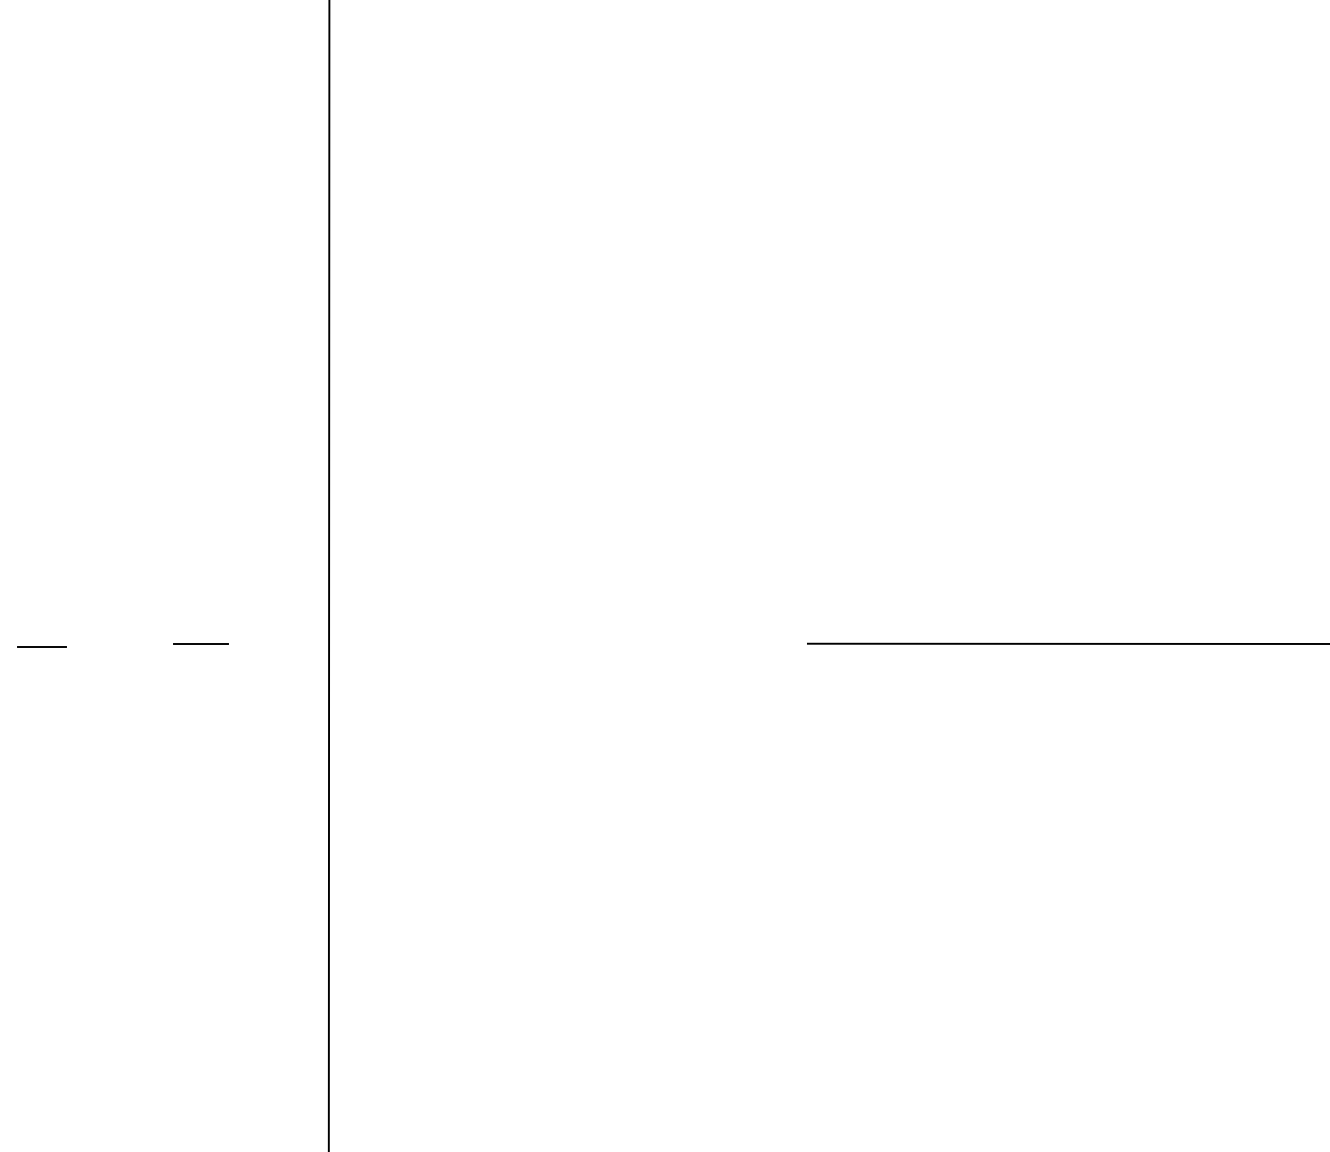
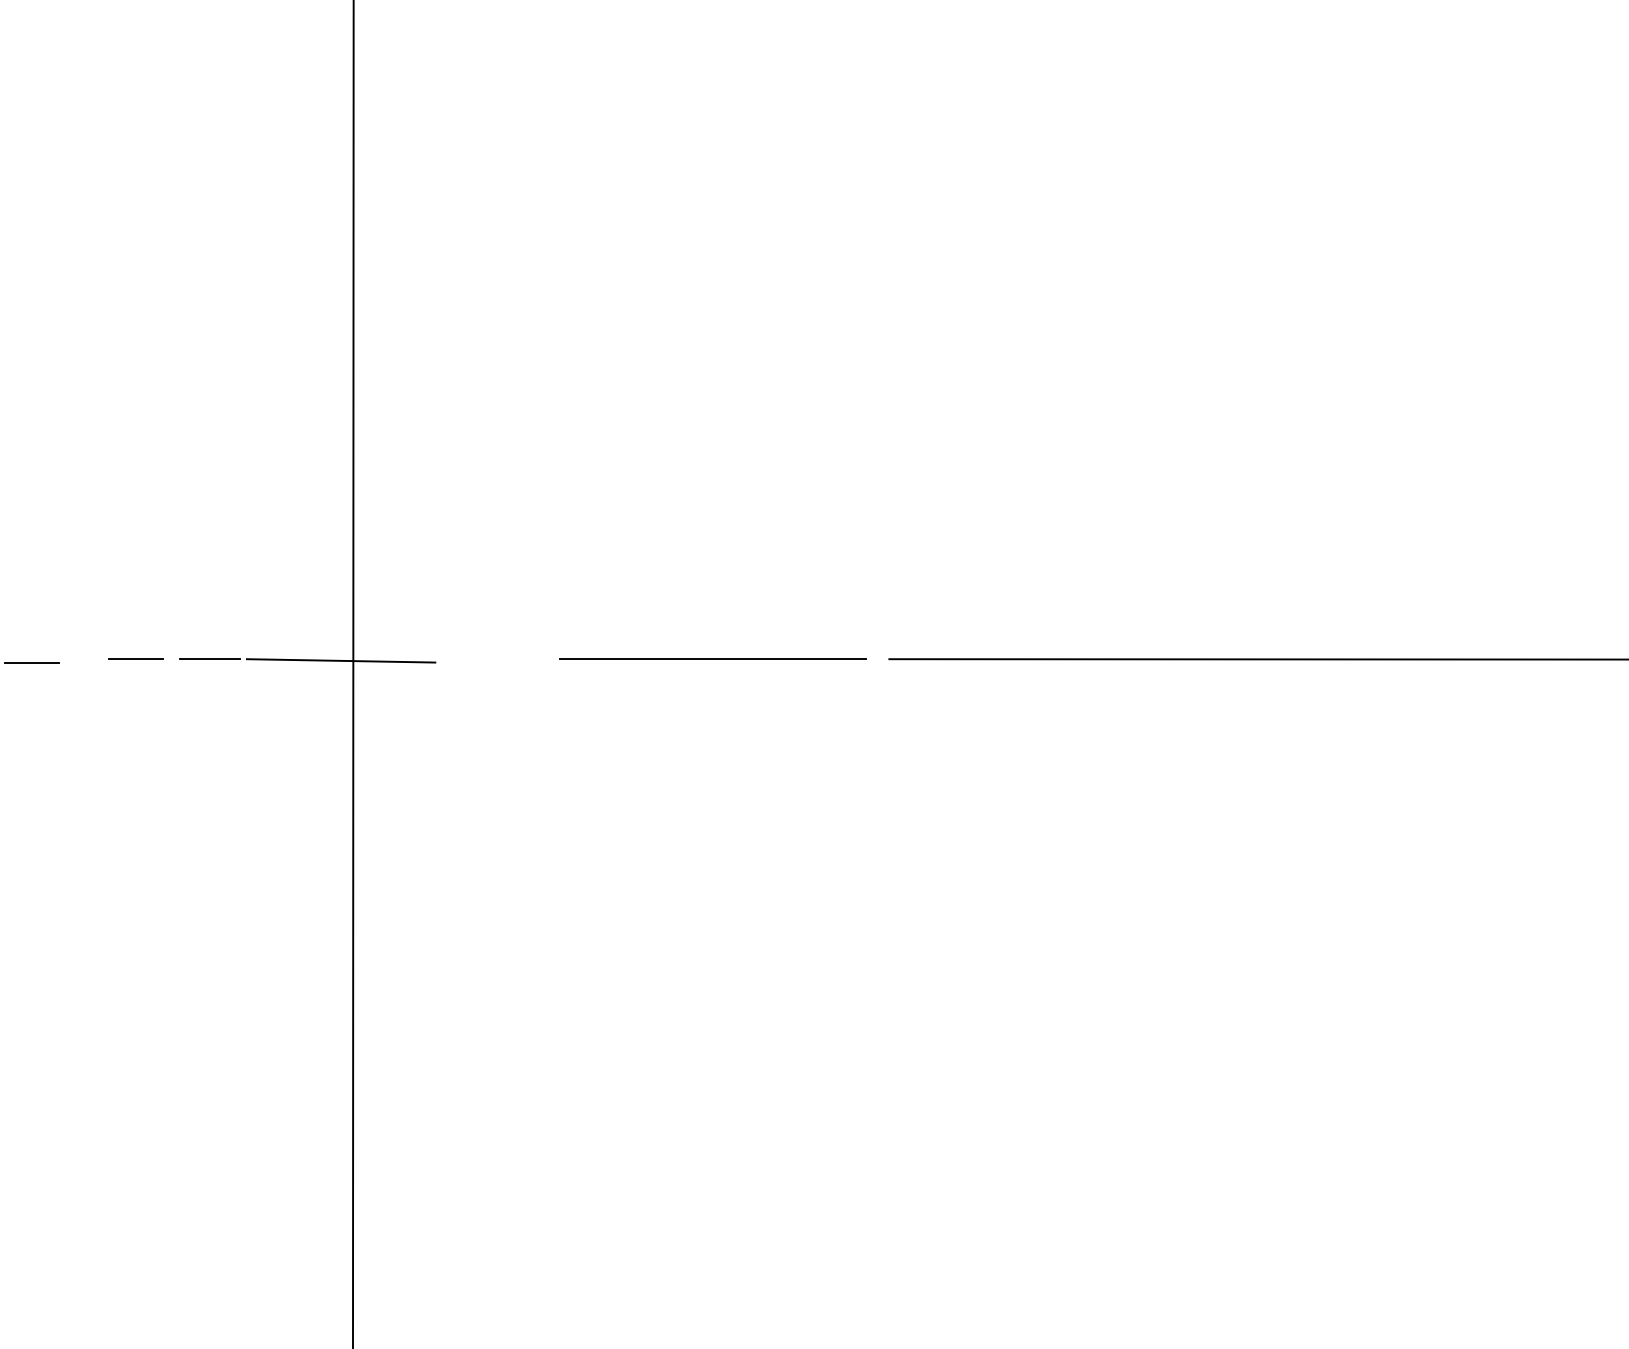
line: (134, 643) -> (135, 658), added
line: (649, 643) -> (712, 658), added
line: (317, 644) -> (340, 660), added

